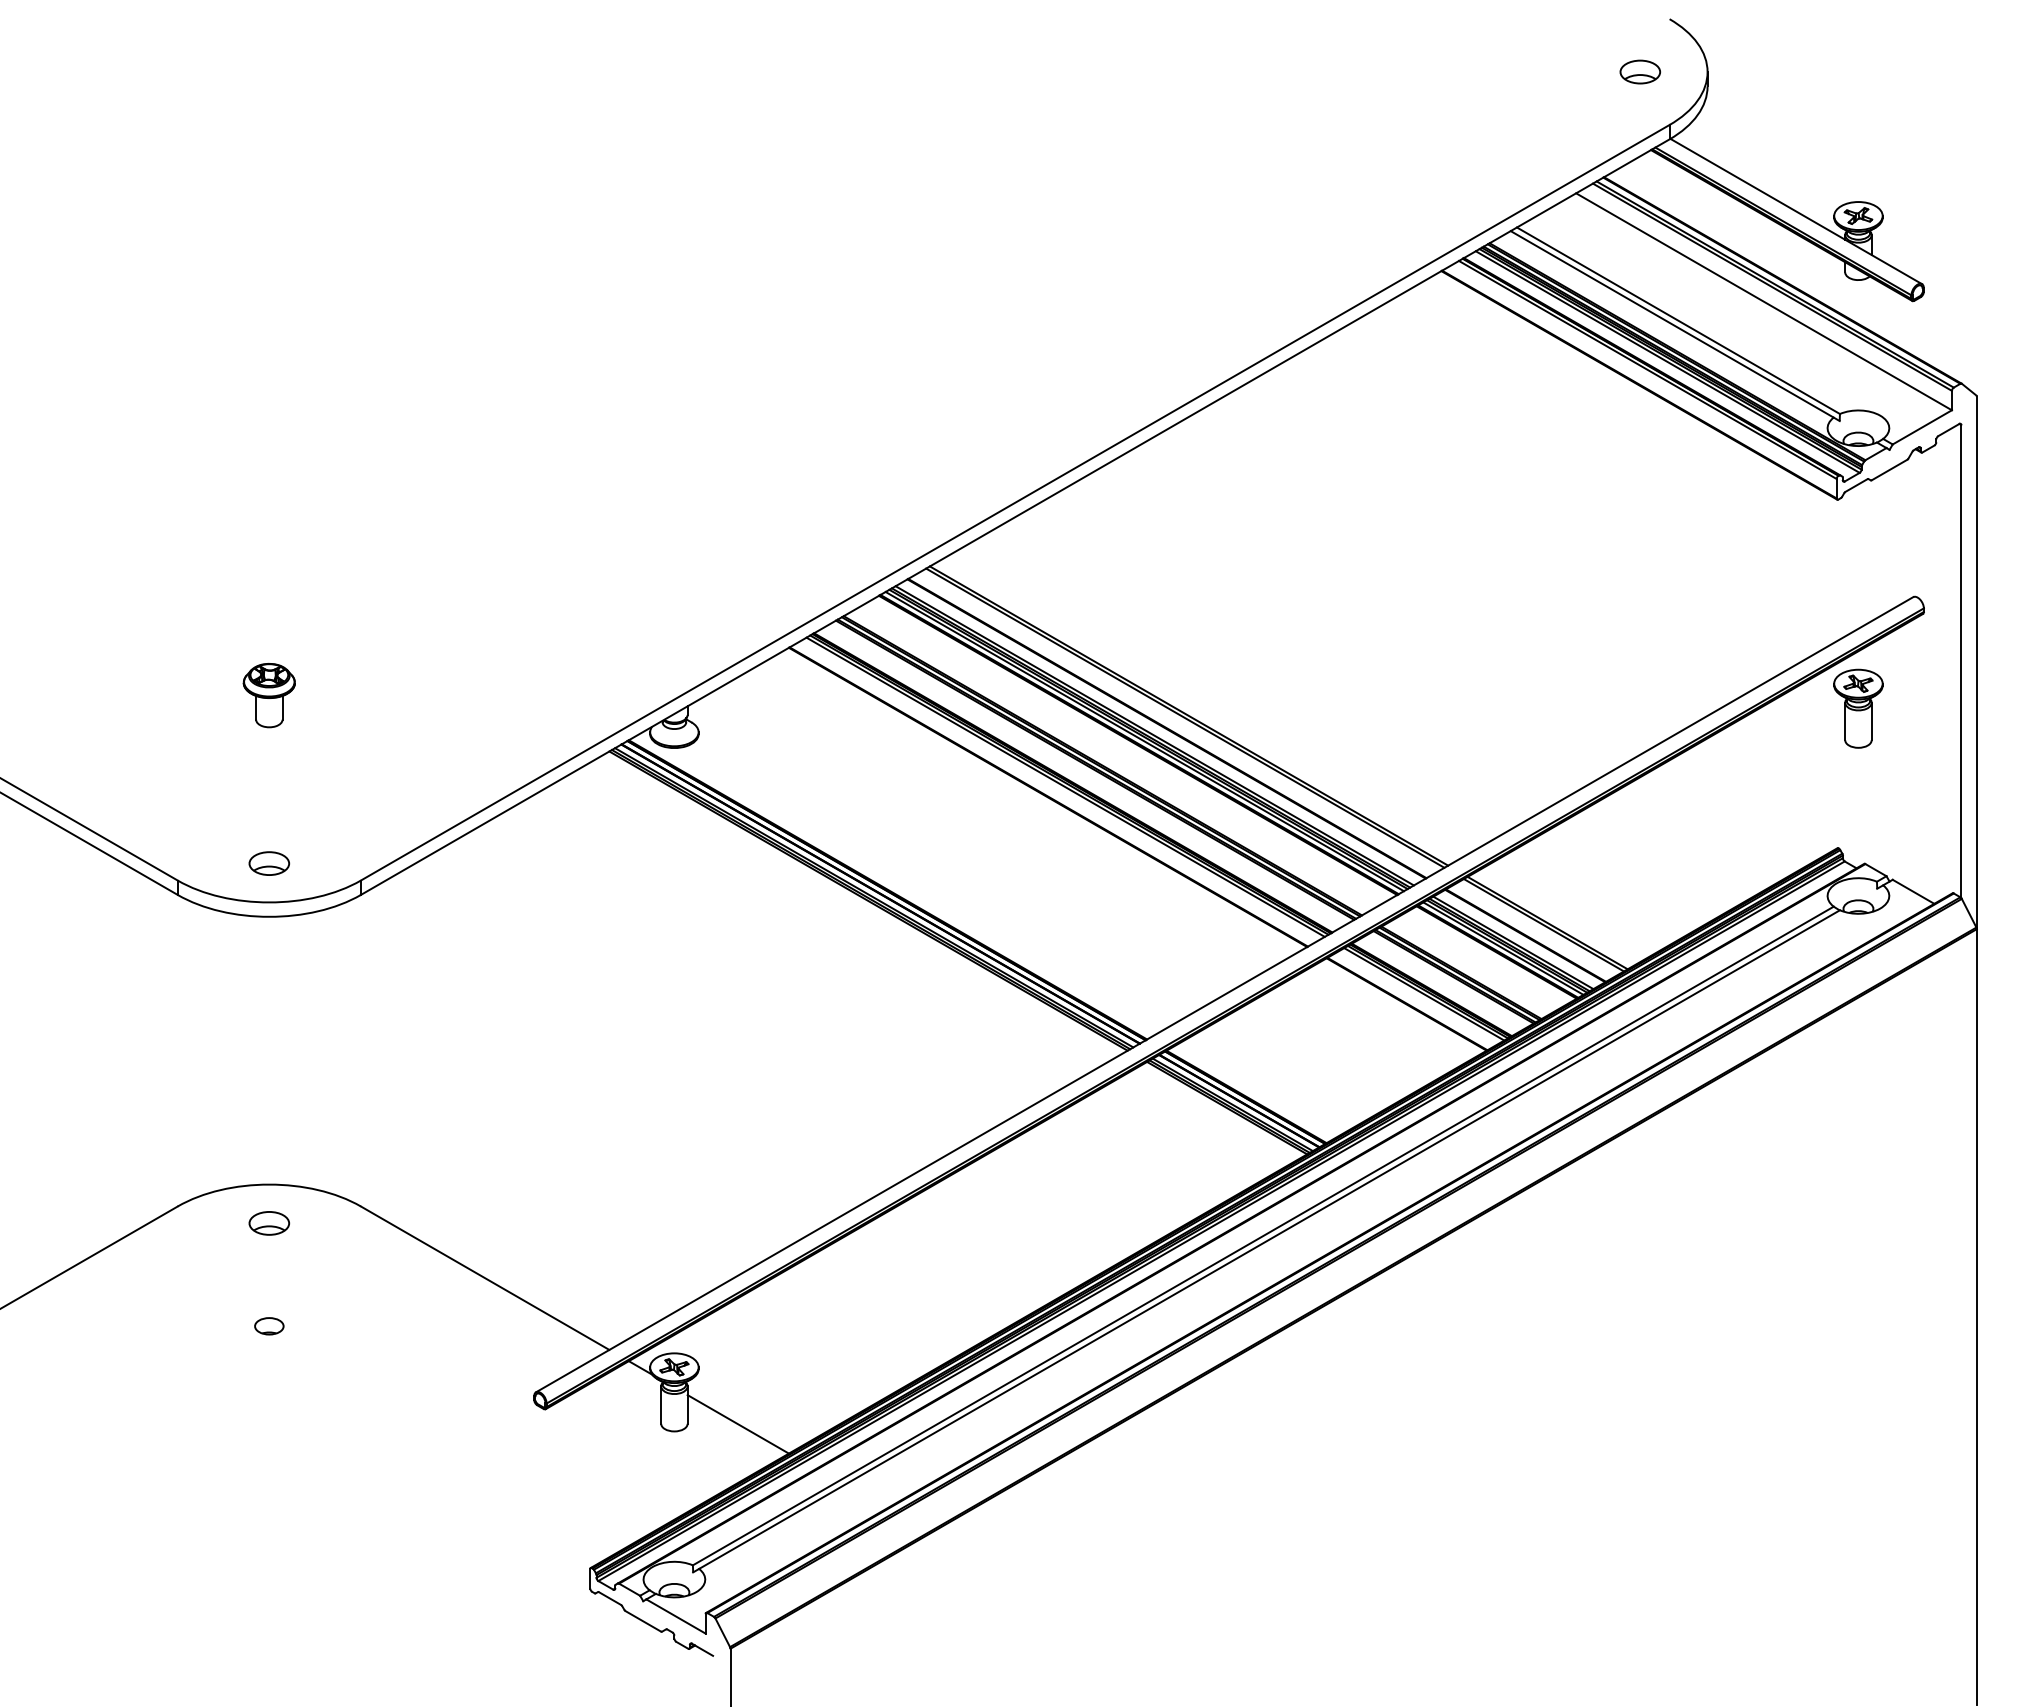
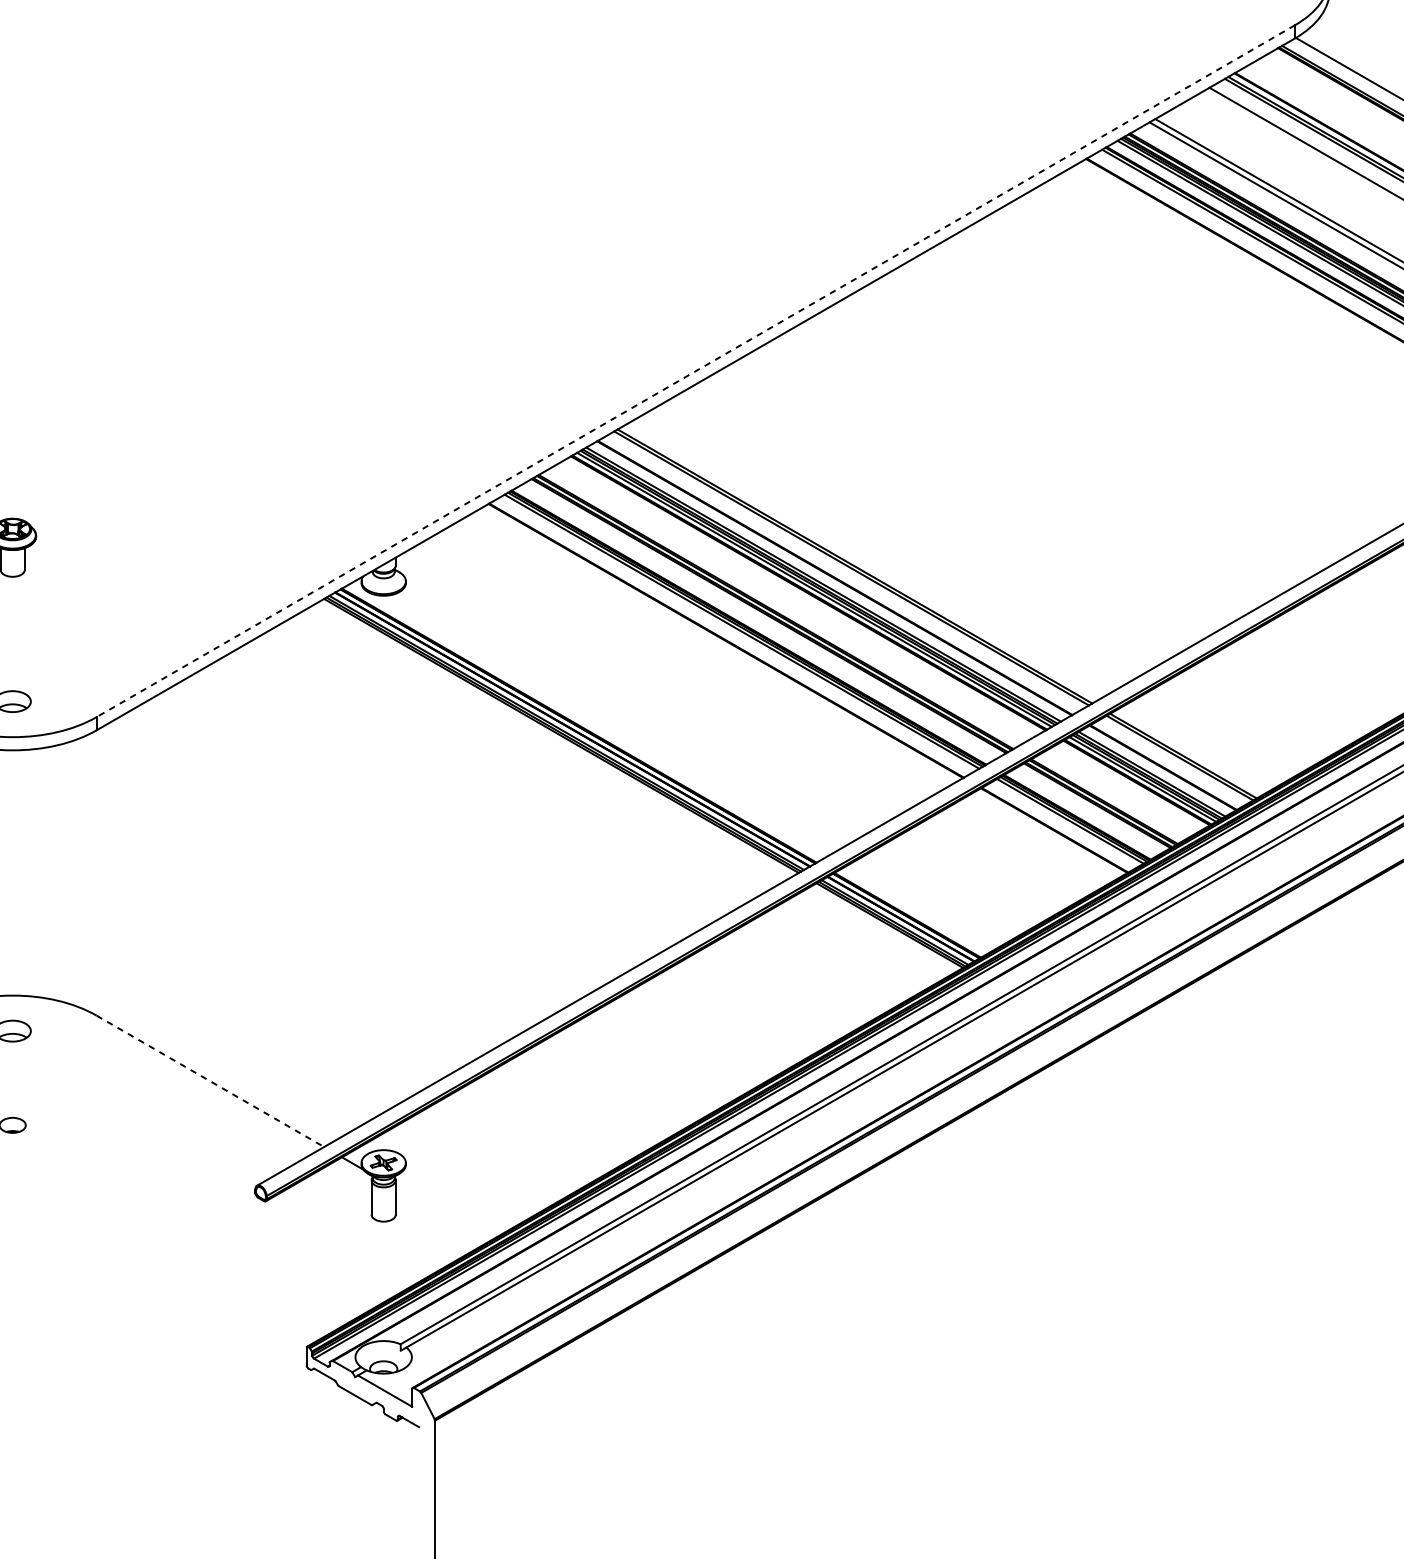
line: (1015, 502) -> (696, 370), solid -> dashed
line: (485, 1278) -> (210, 1081), solid -> dashed
line: (737, 1424) -> (441, 1215), removed

